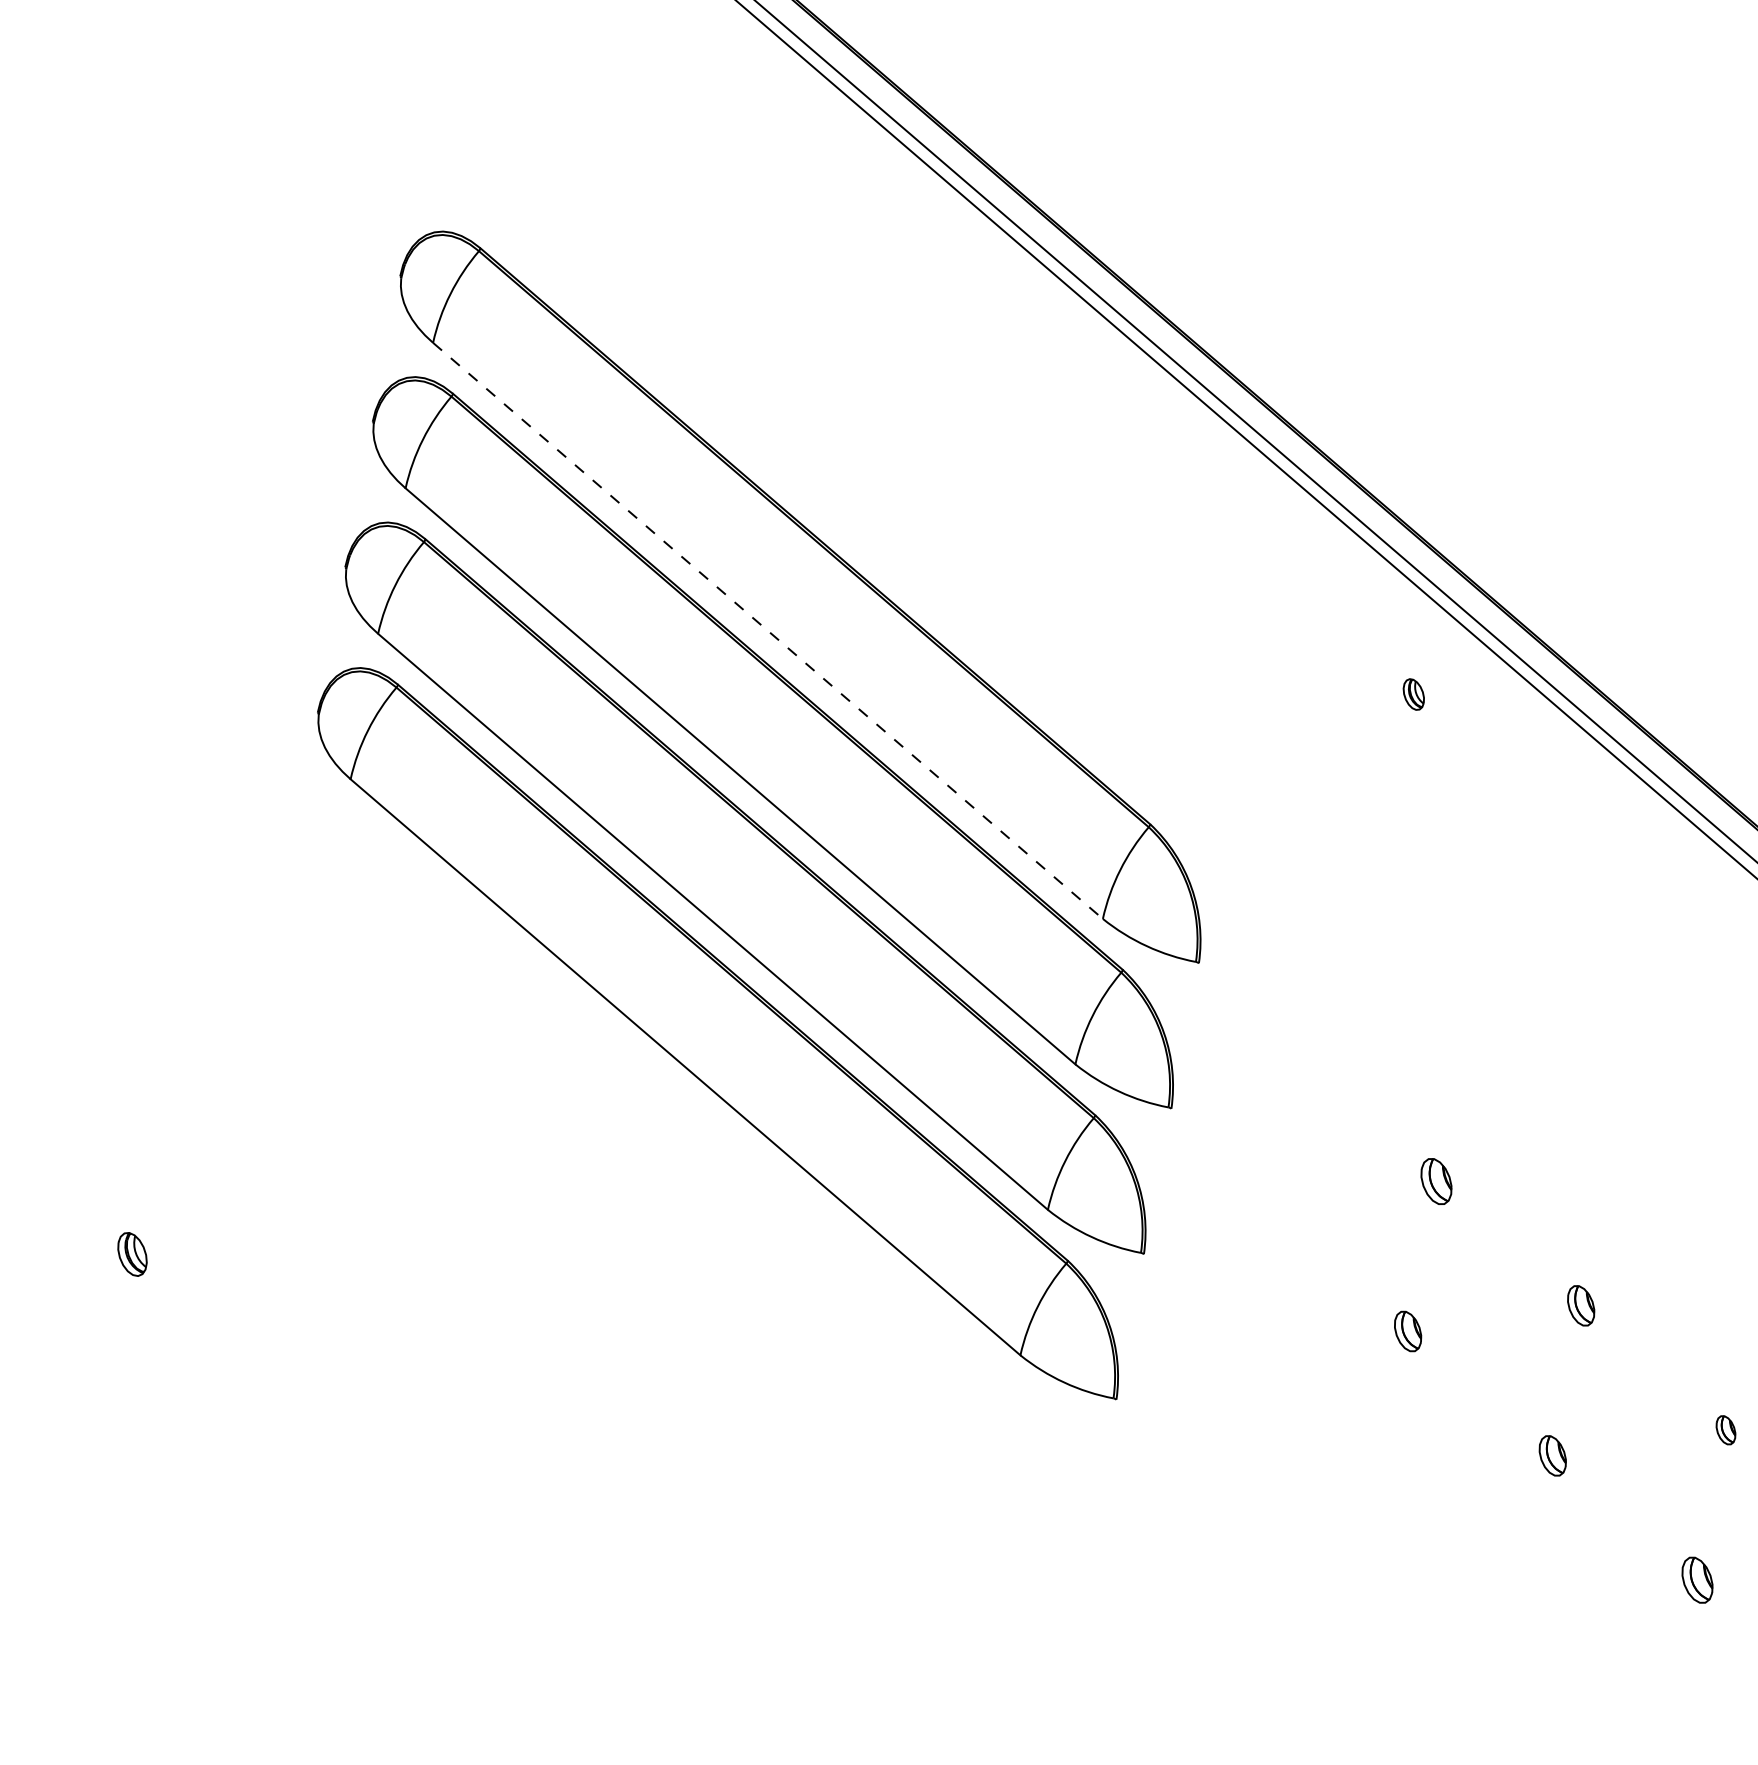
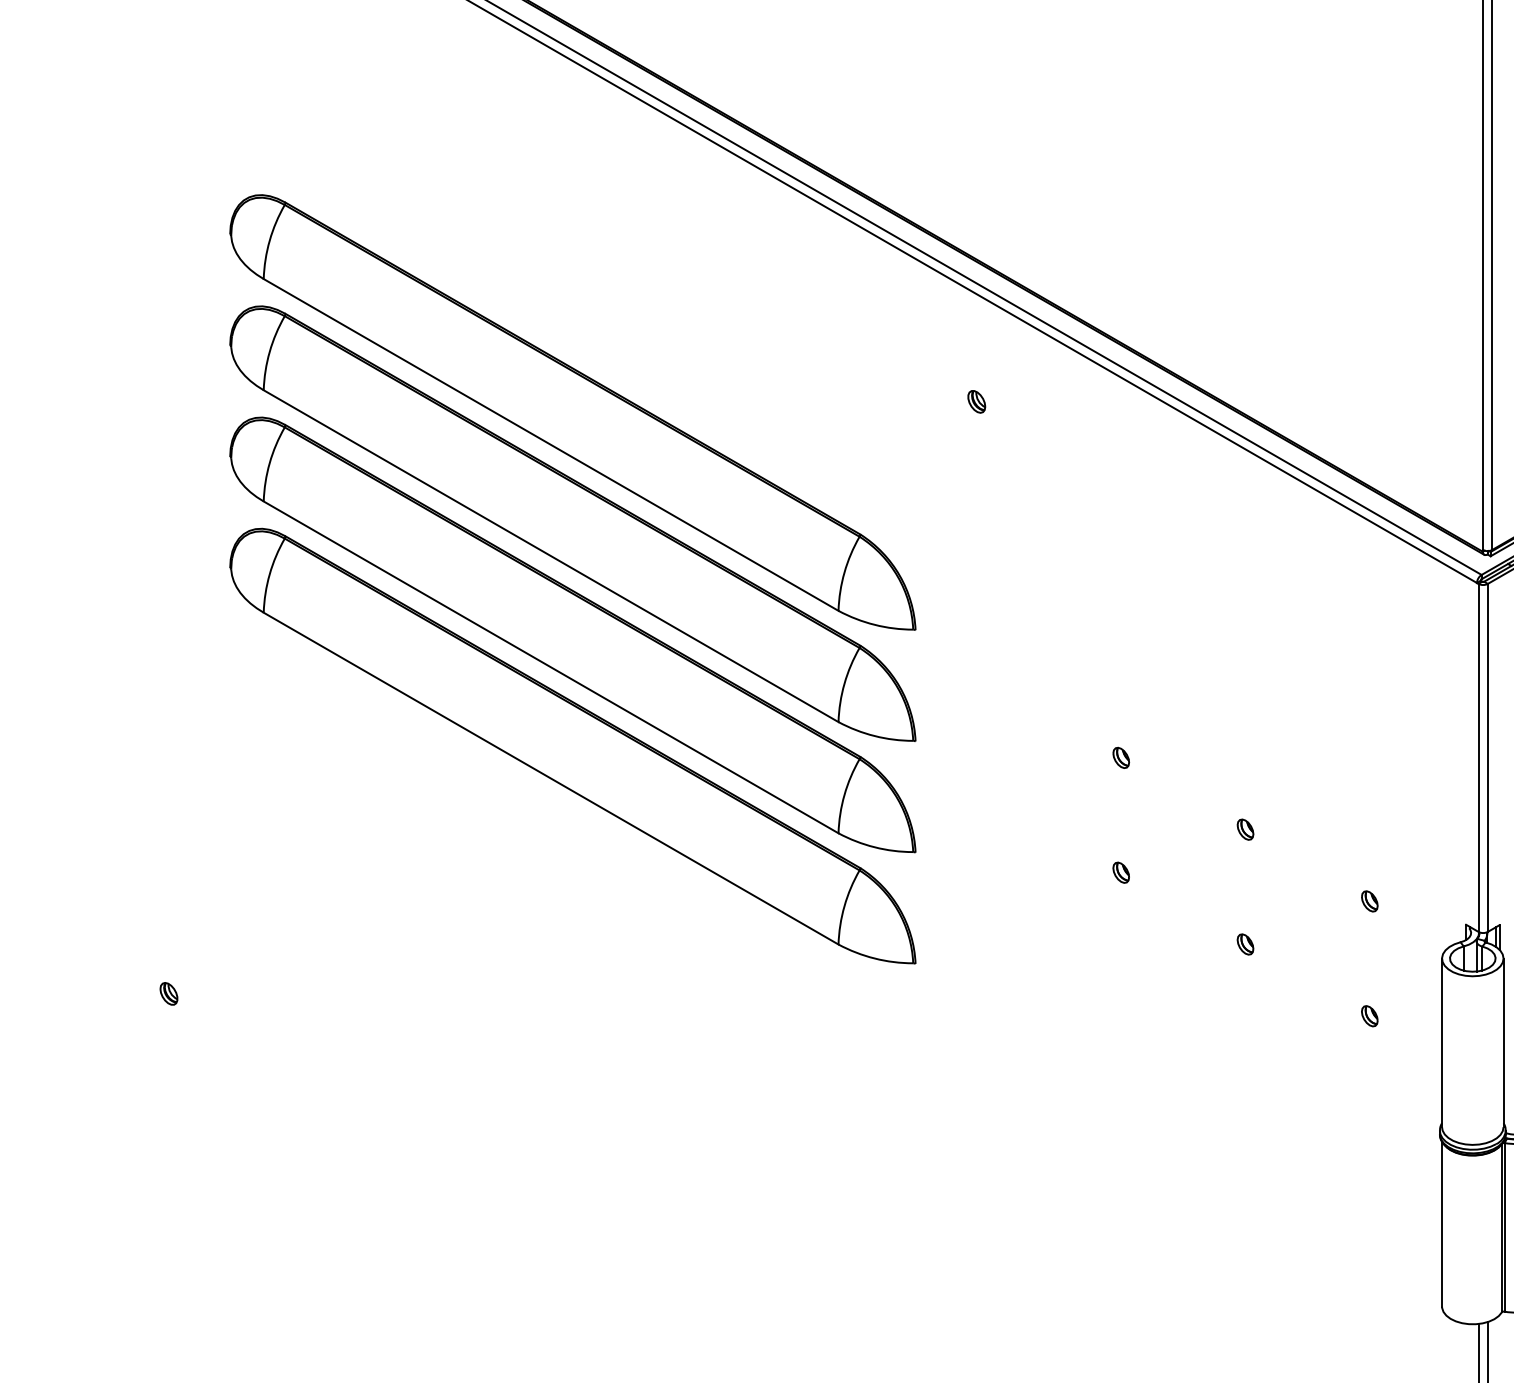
line: (768, 630) -> (551, 444), dashed -> solid
part: (1413, 694) -> (976, 401), moved
part: (1435, 1180) -> (1120, 757), size x0.62
part: (131, 1253) -> (168, 993), size x0.71
part: (1581, 1305) -> (1245, 829), size x0.71
part: (1407, 1330) -> (1120, 872), size x0.71
part: (1552, 1455) -> (1245, 944), size x0.71
part: (1697, 1580) -> (1369, 1016), size x0.62

